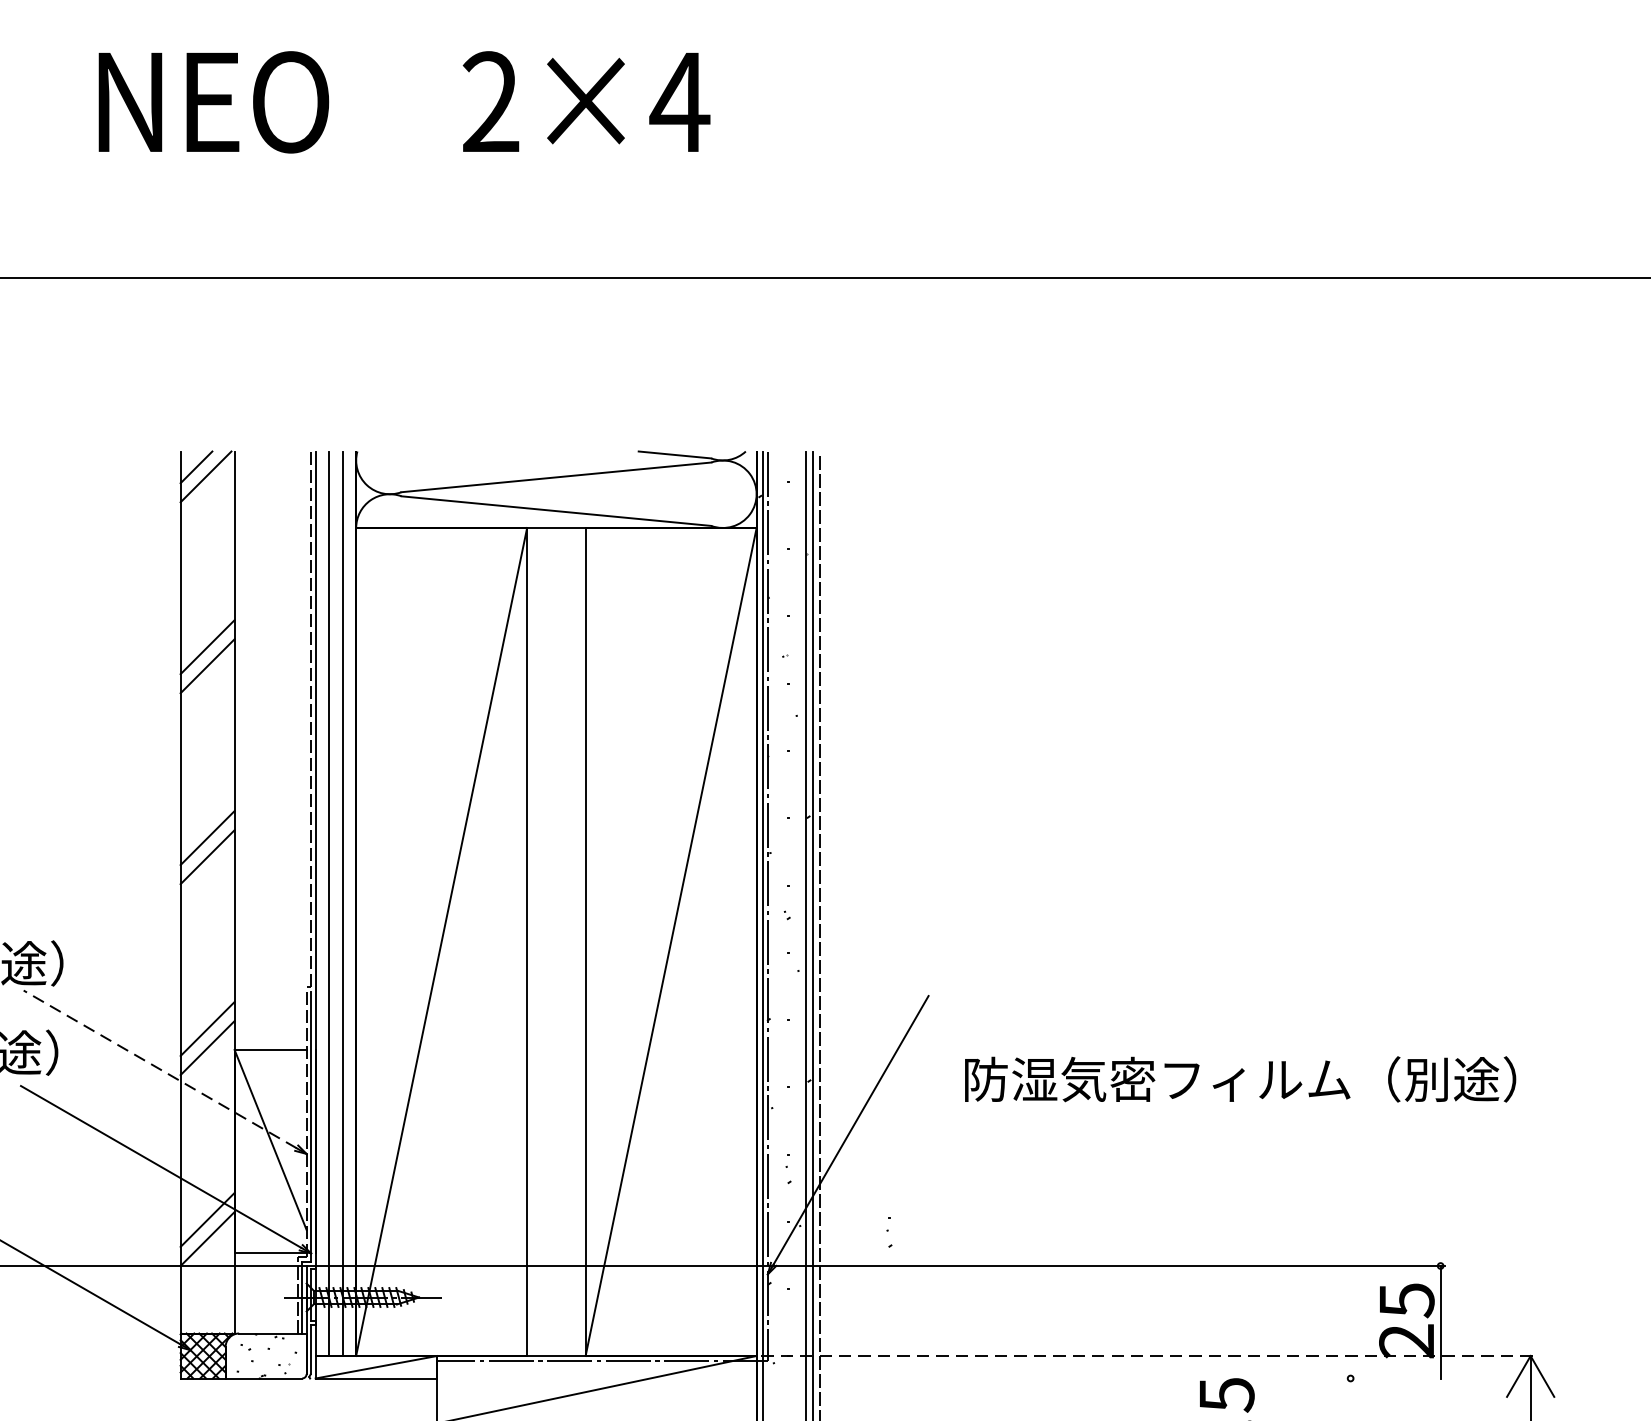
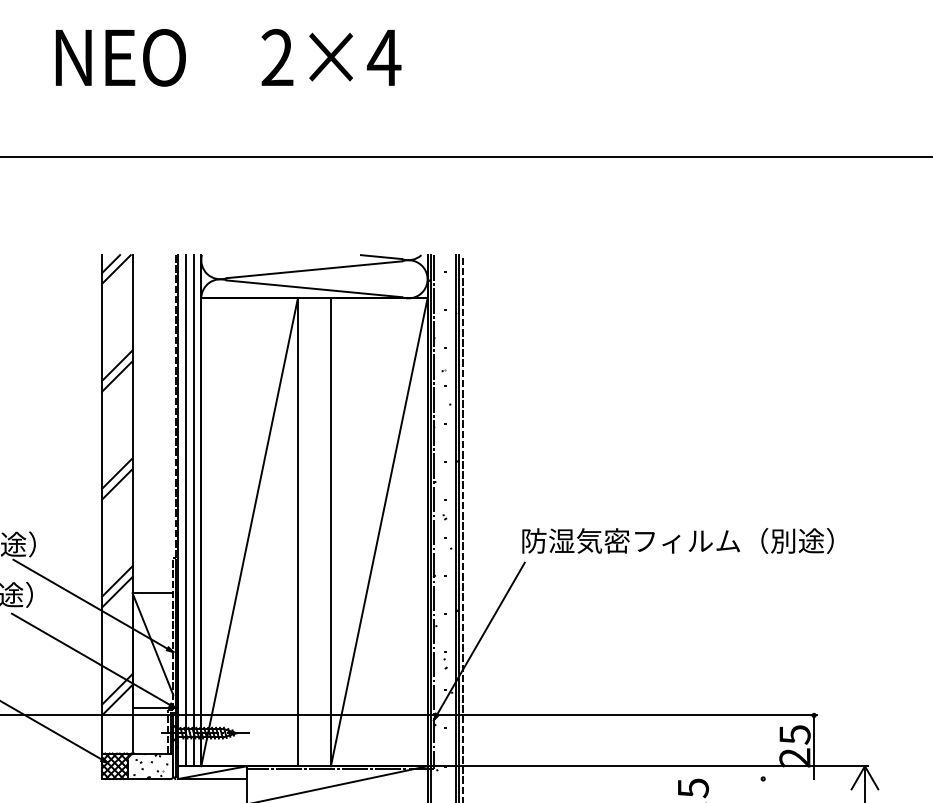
line: (160, 1069) -> (90, 604), dashed -> solid
text: (1239, 1078) -> (677, 540), moved
part: (889, 1232) -> (502, 696), removed
line: (1147, 1356) -> (648, 766), dashed -> solid

